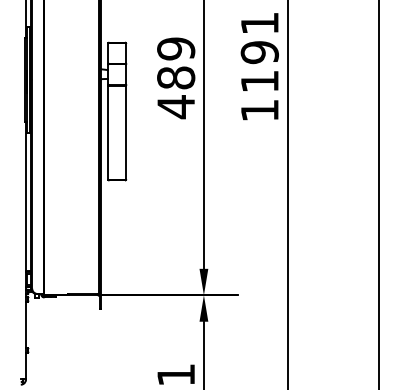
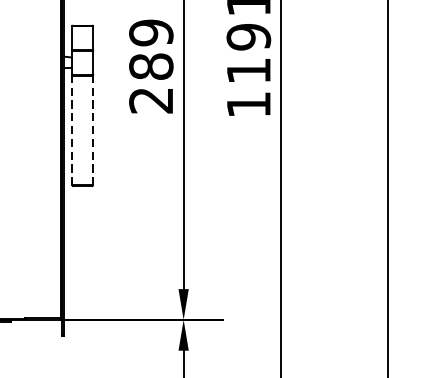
text: (175, 107) -> (150, 101), 489 -> 289
line: (108, 132) -> (72, 130), solid -> dashed
line: (126, 132) -> (93, 130), solid -> dashed

